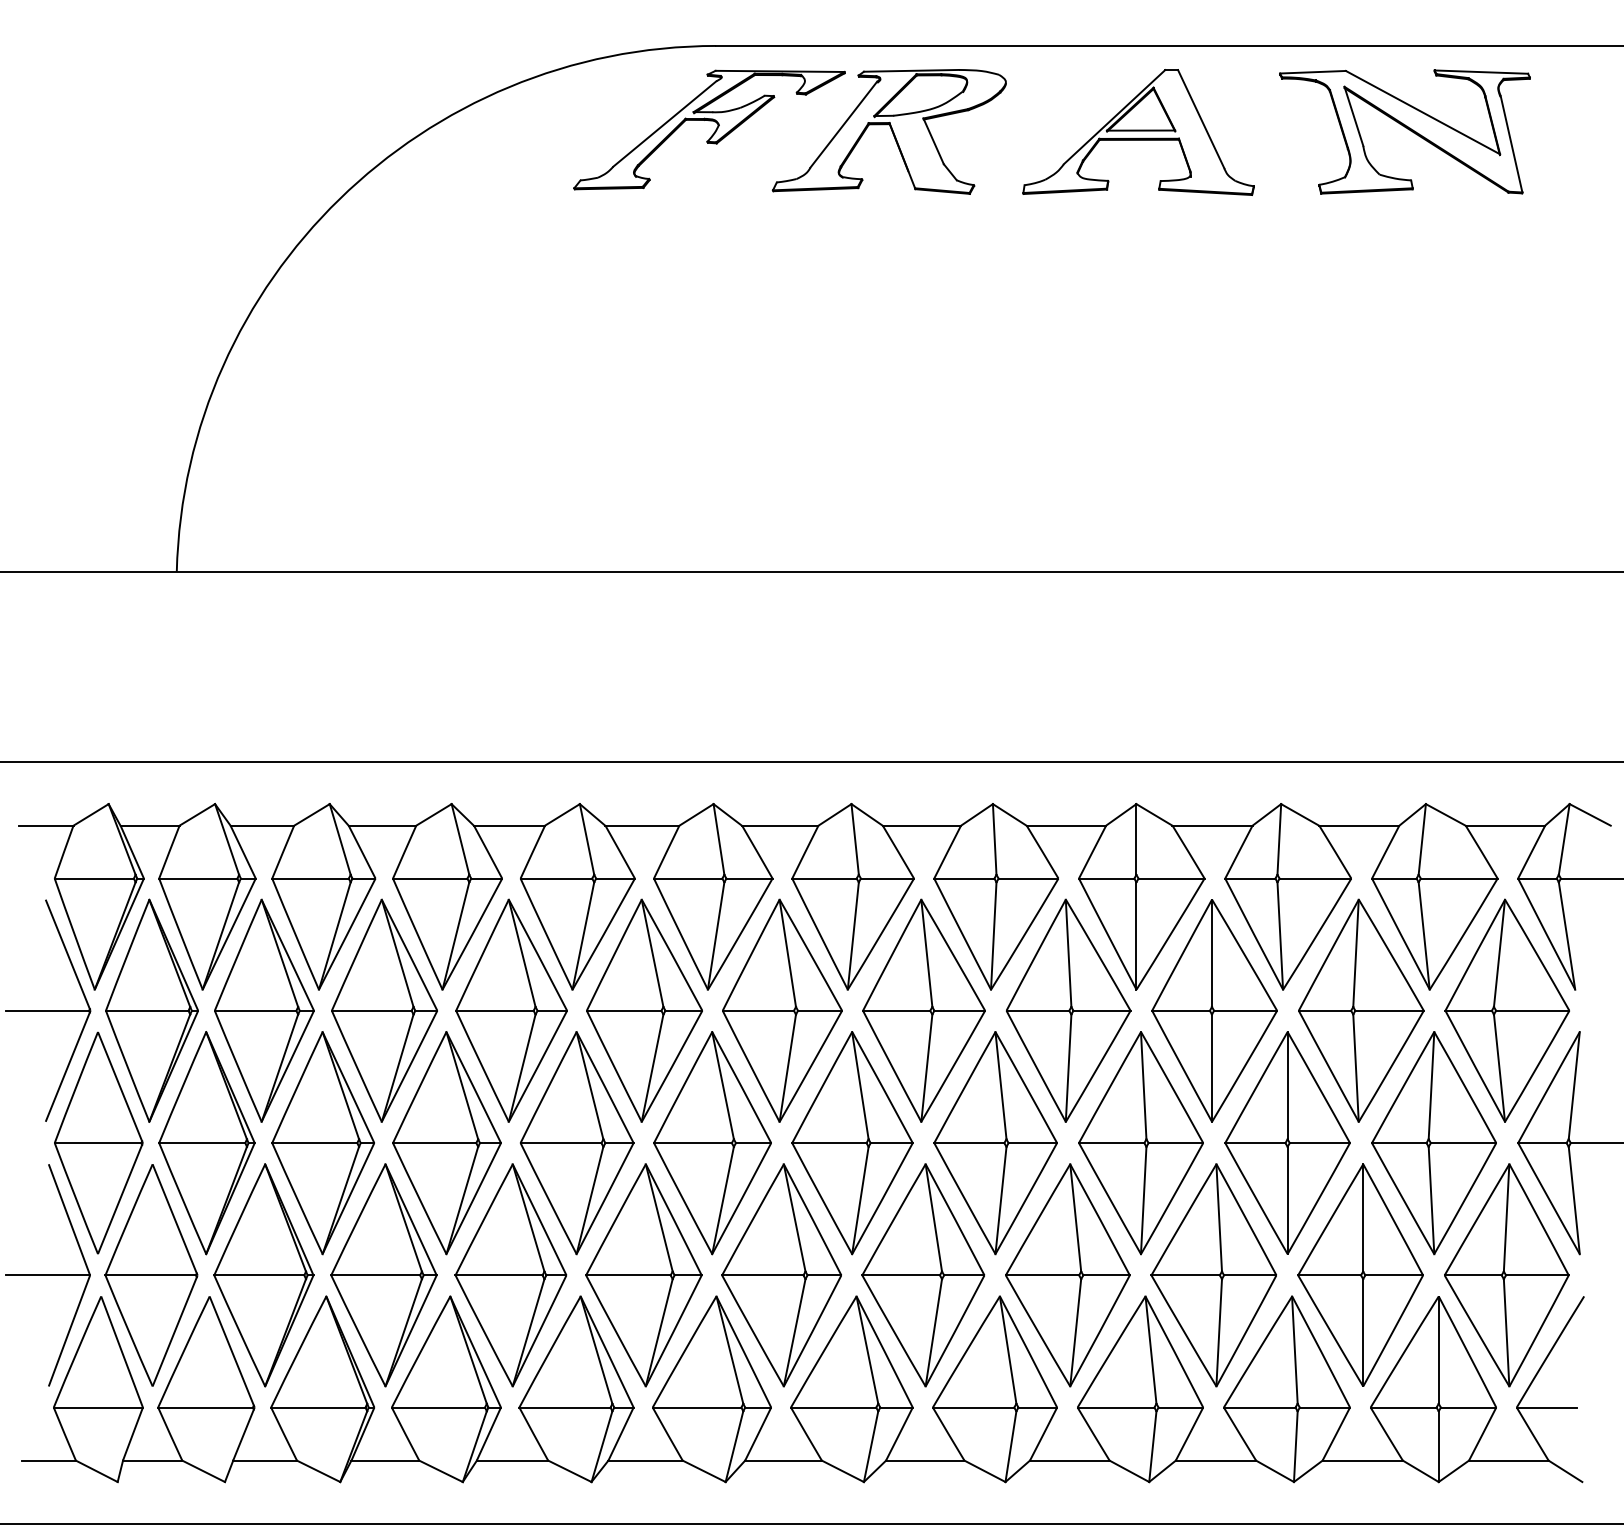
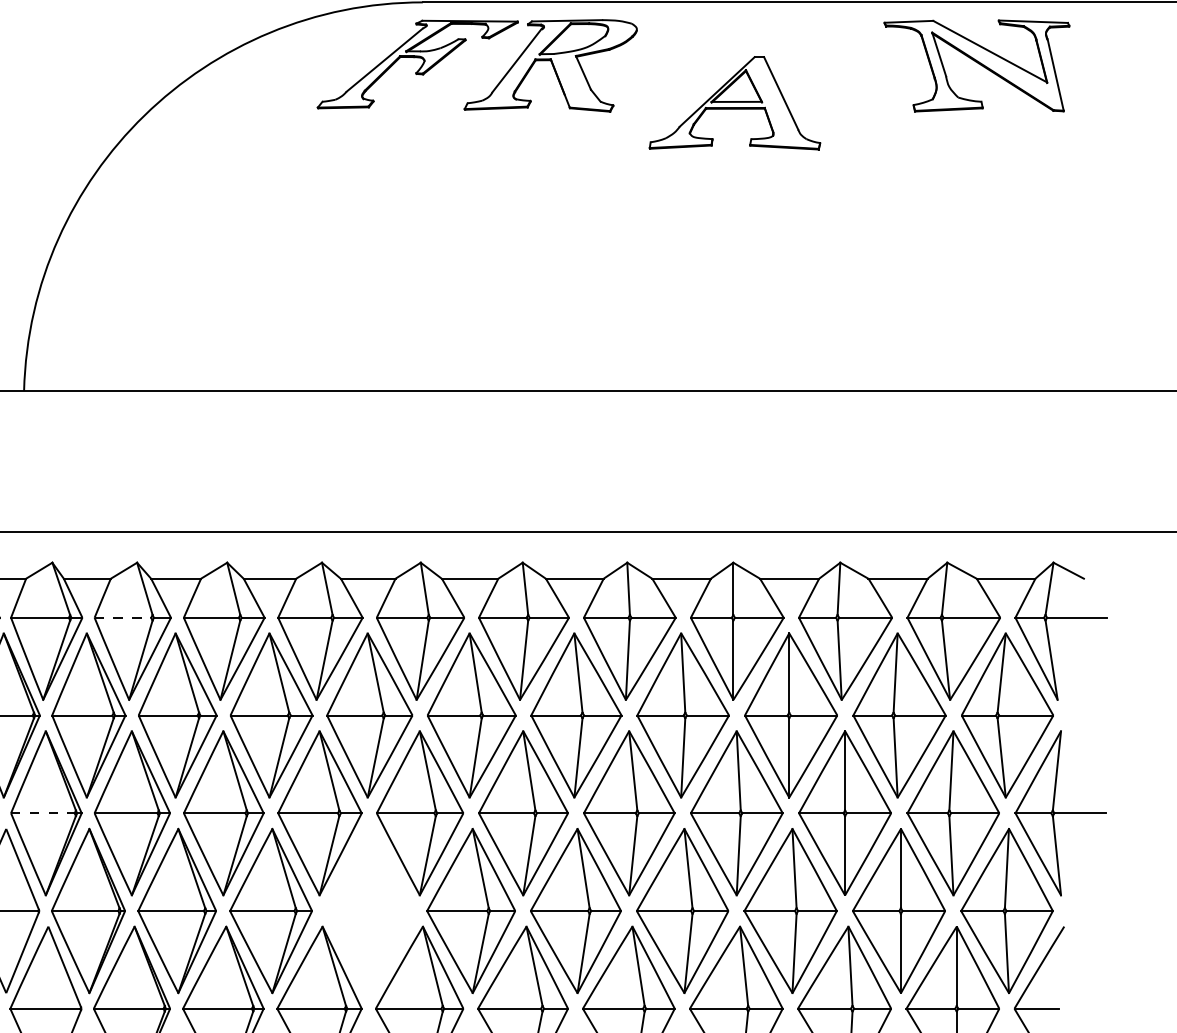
part: (1404, 131) -> (976, 65), moved
part: (1138, 132) -> (734, 103), moved
line: (311, 878) -> (123, 617), solid -> dashed
line: (202, 1143) -> (43, 813), solid -> dashed
part: (643, 1275) -> (369, 911), removed

